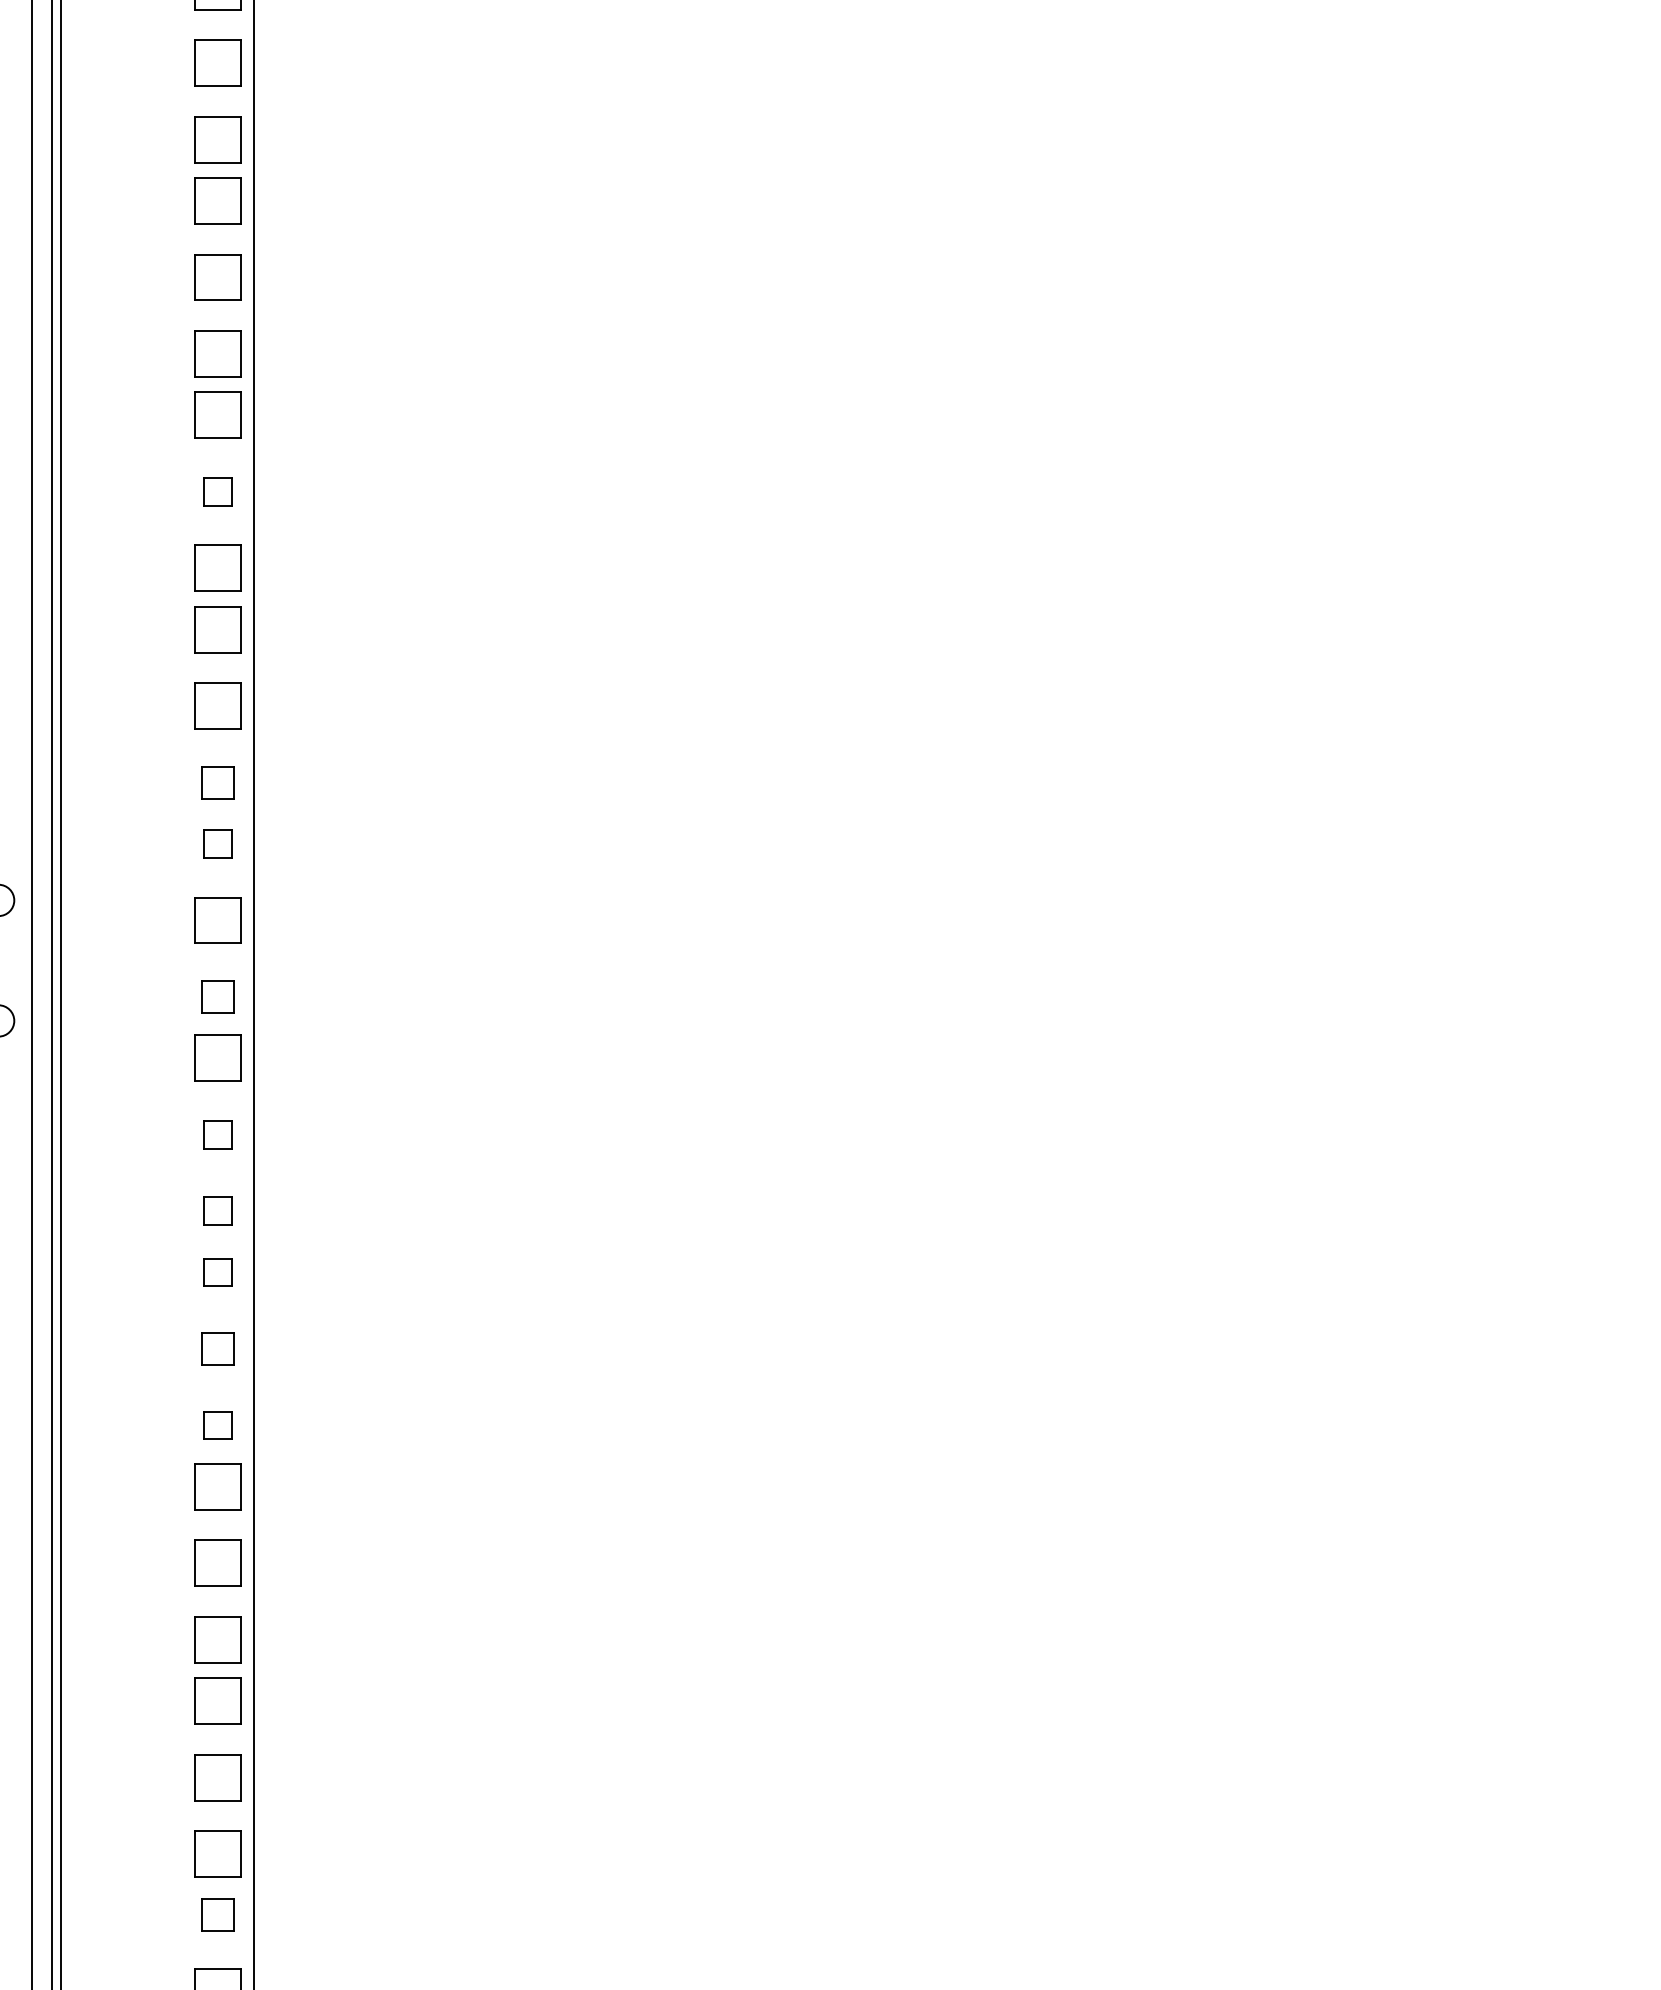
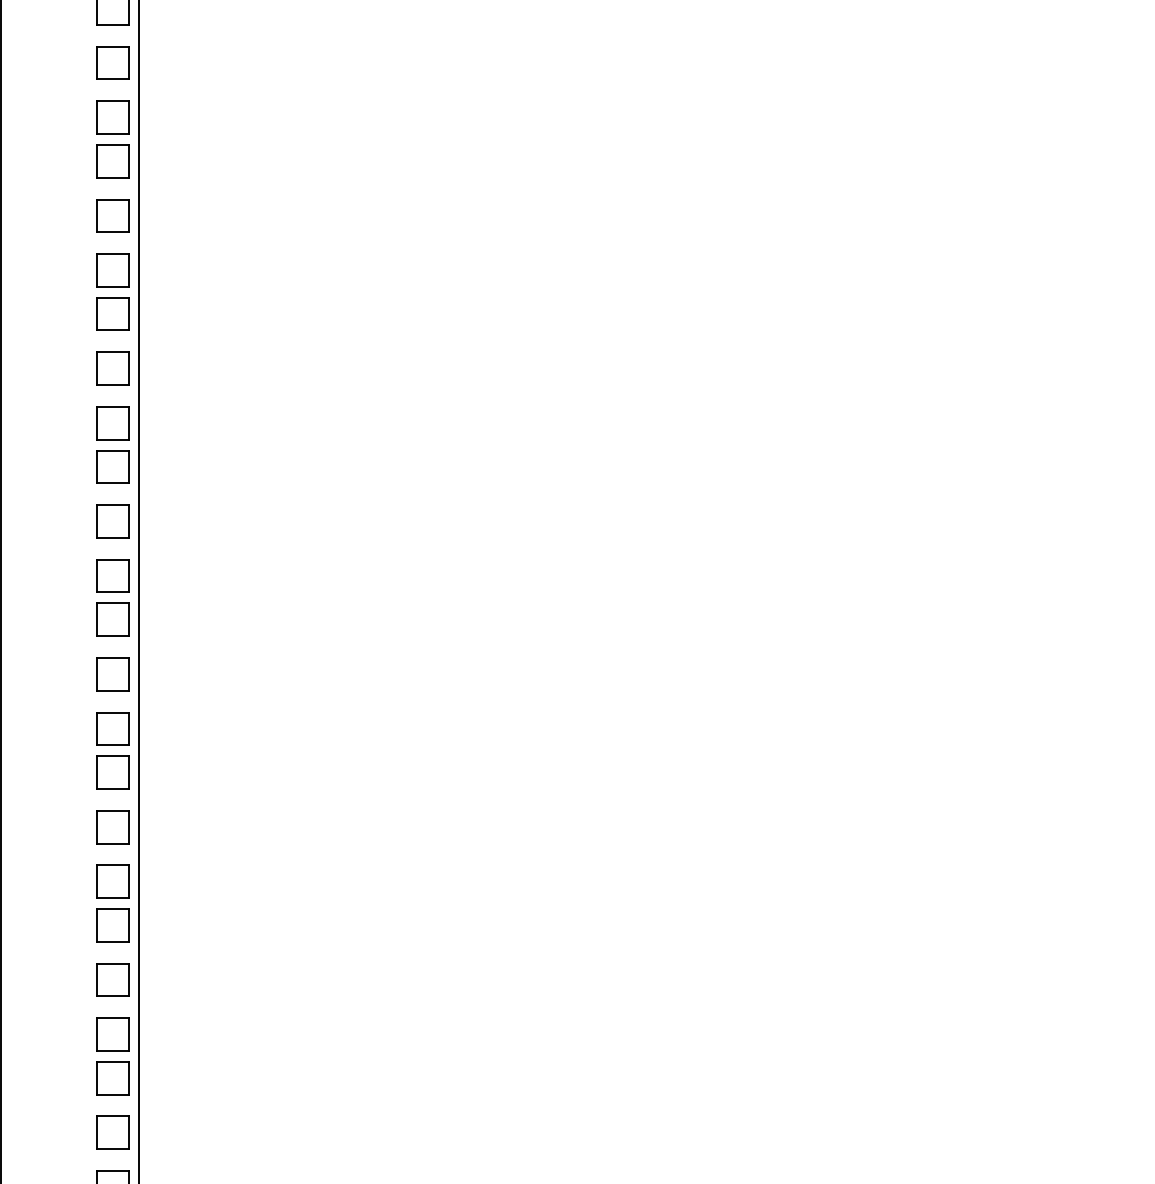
part: (217, 491) -> (112, 62), size x1.67
part: (217, 782) -> (112, 270), size x1.43
part: (217, 843) -> (112, 313), size x1.67
part: (217, 996) -> (112, 422), size x1.43
part: (217, 1134) -> (112, 521), size x1.67
part: (217, 1210) -> (112, 575), size x1.67
part: (217, 1272) -> (112, 619), size x1.67
part: (217, 1348) -> (112, 673), size x1.43
part: (217, 1425) -> (112, 728), size x1.67
part: (217, 1915) -> (112, 1078), size x1.43

